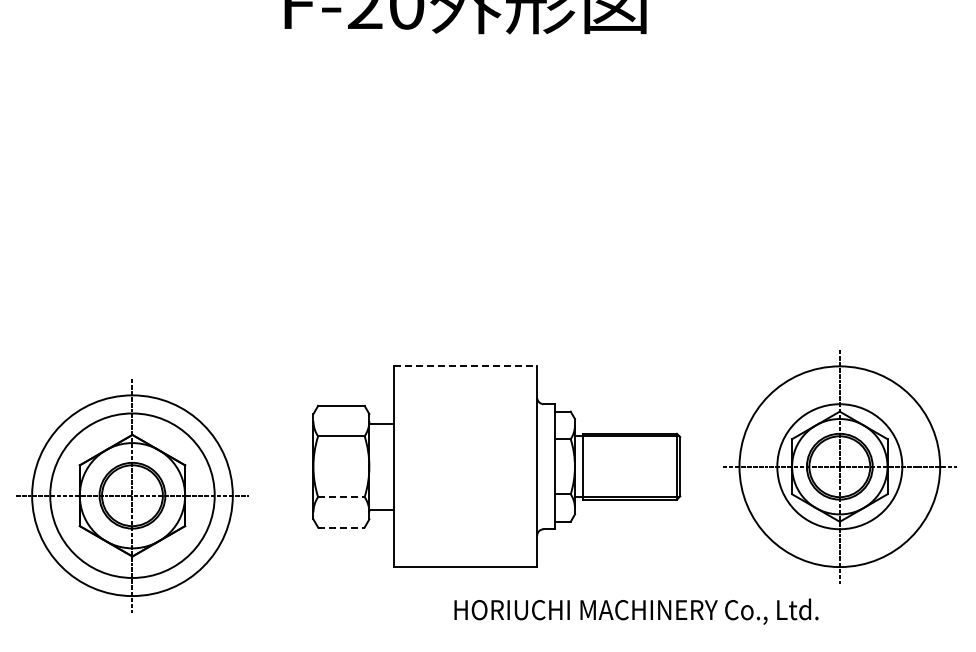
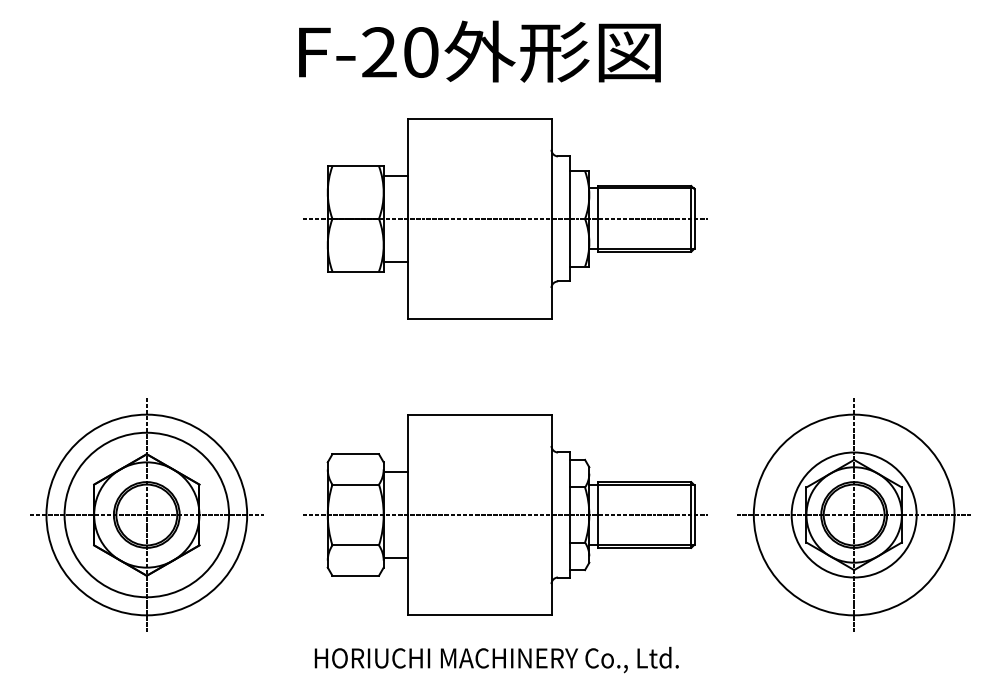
part: (491, 170) -> (505, 218), added
line: (465, 366) -> (479, 414), dashed -> solid
line: (491, 467) -> (505, 515), added
part: (132, 495) -> (146, 514), moved
line: (342, 497) -> (356, 545), dashed -> solid
line: (342, 527) -> (356, 575), dashed -> solid
text: (636, 611) -> (496, 659), moved

